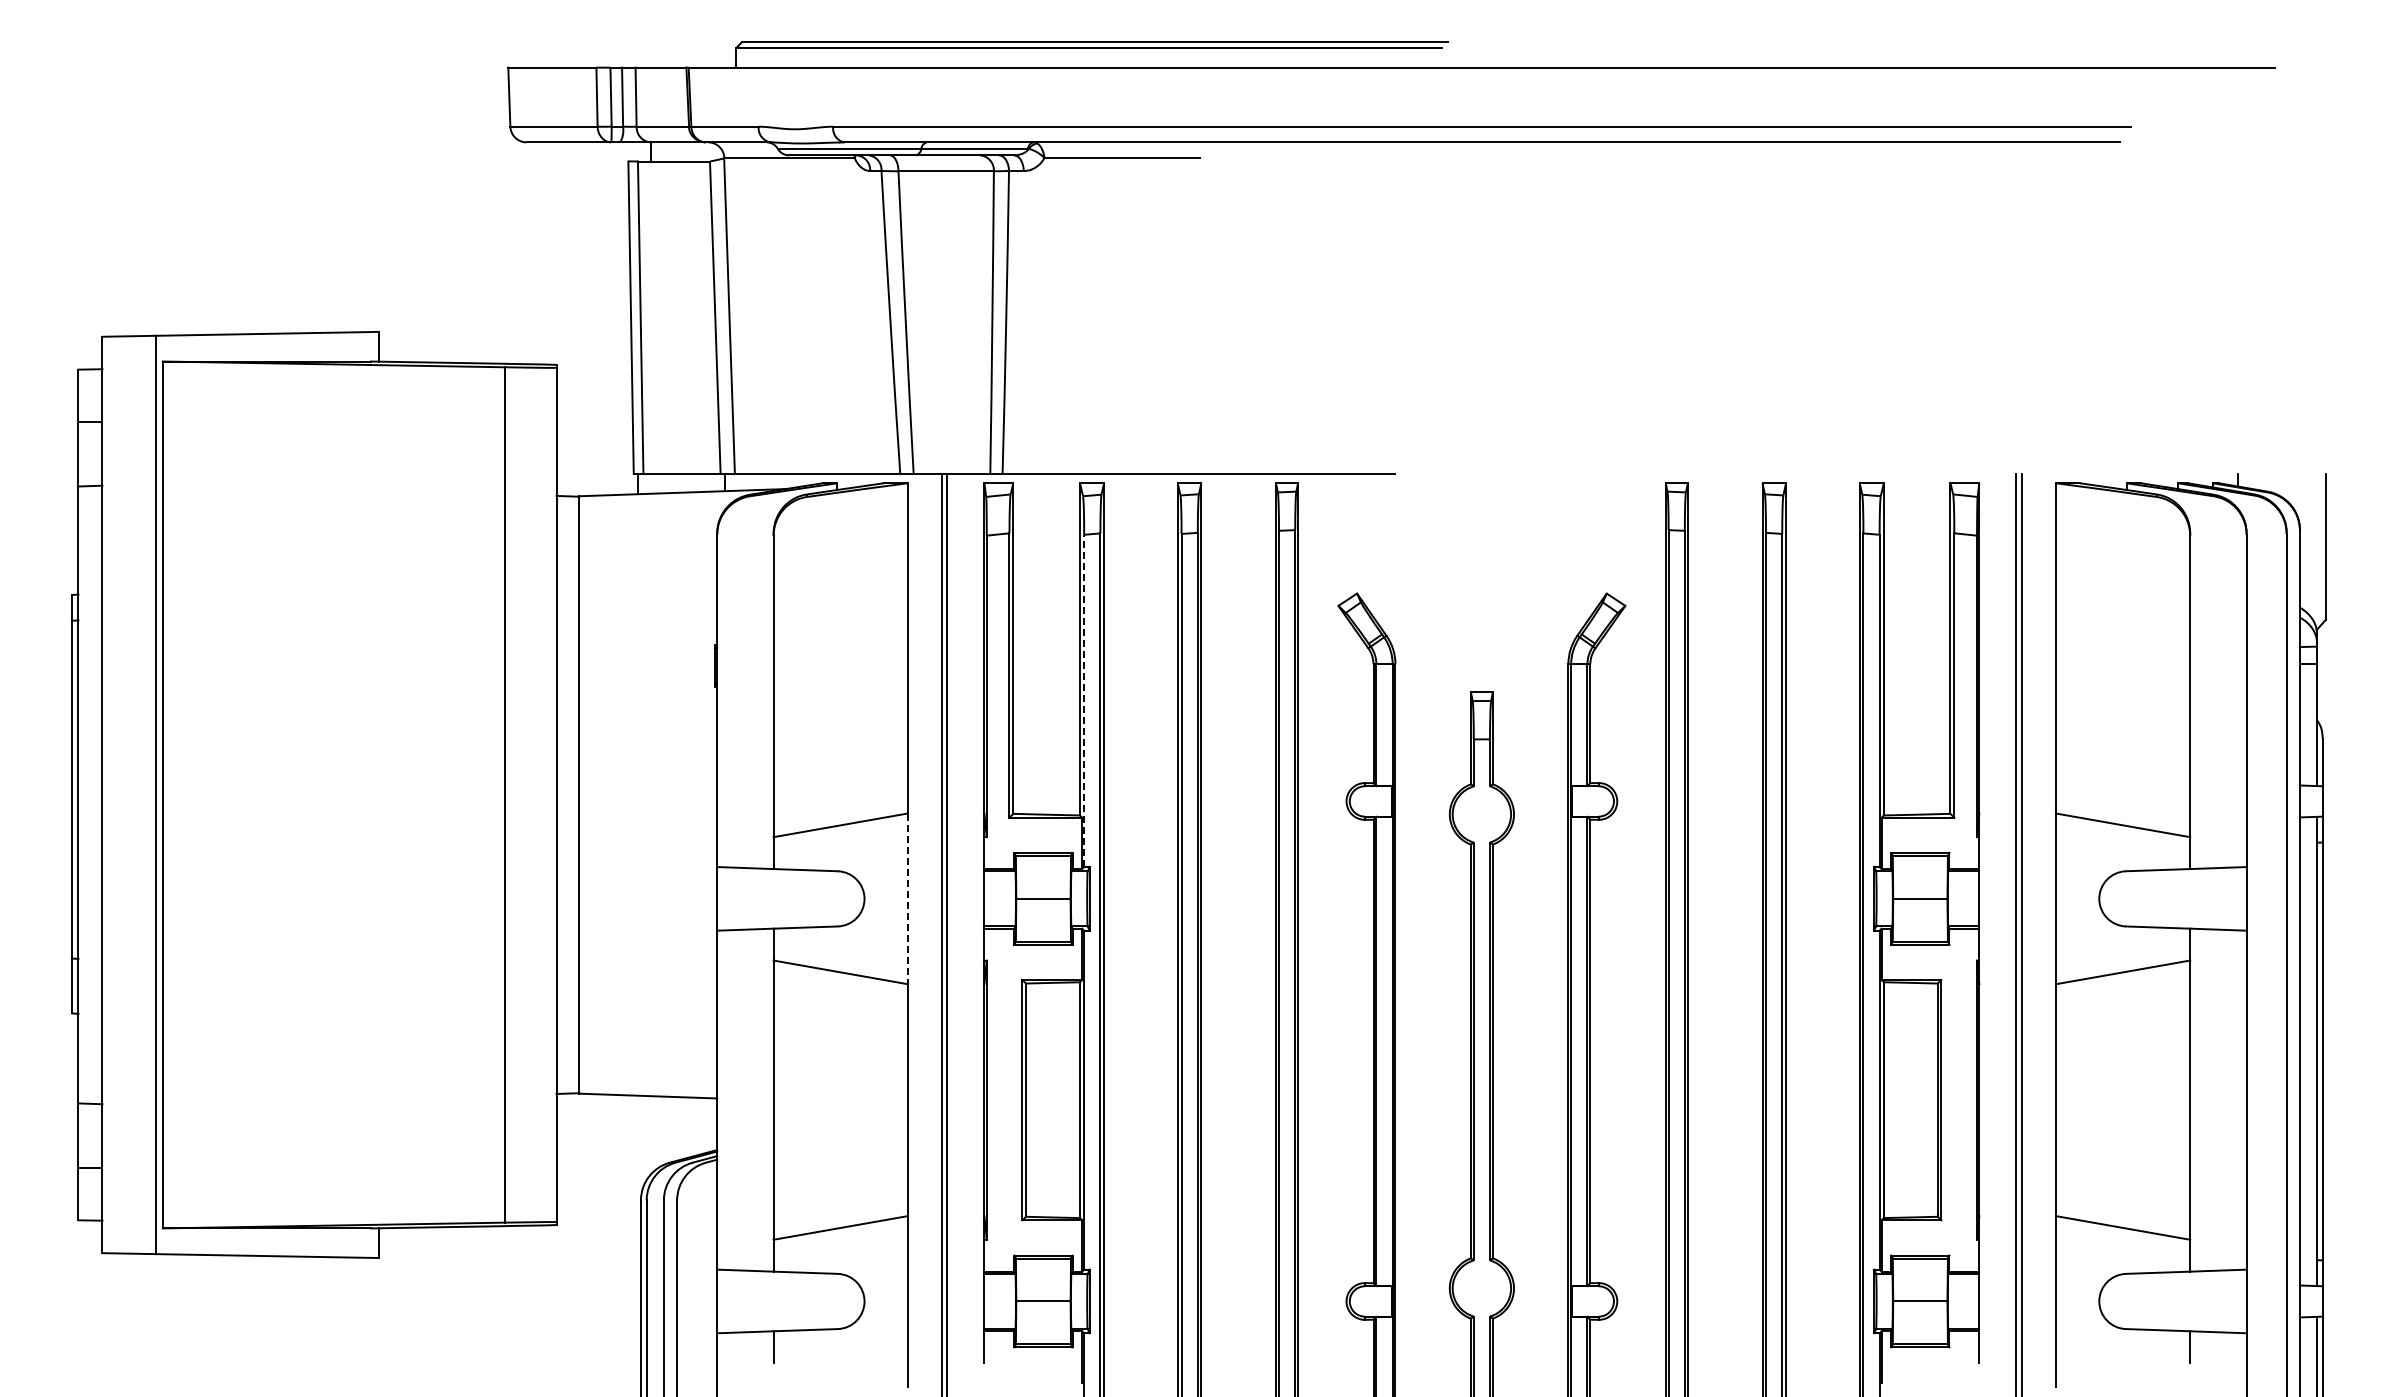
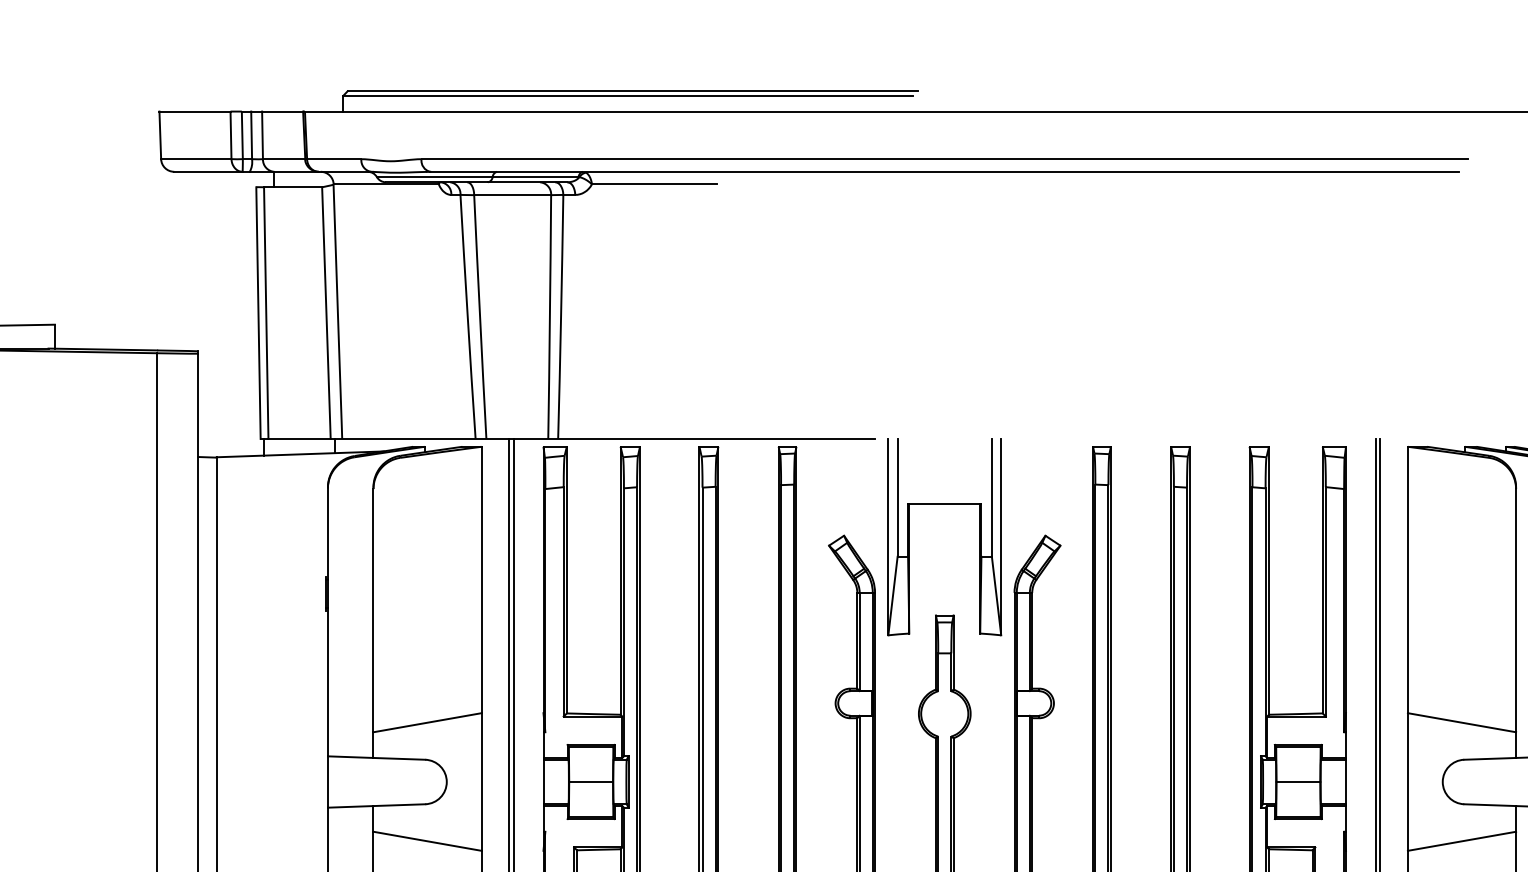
part: (1481, 555) -> (944, 505), added
line: (1084, 700) -> (624, 622), dashed -> solid
line: (907, 899) -> (481, 782), dashed -> solid

